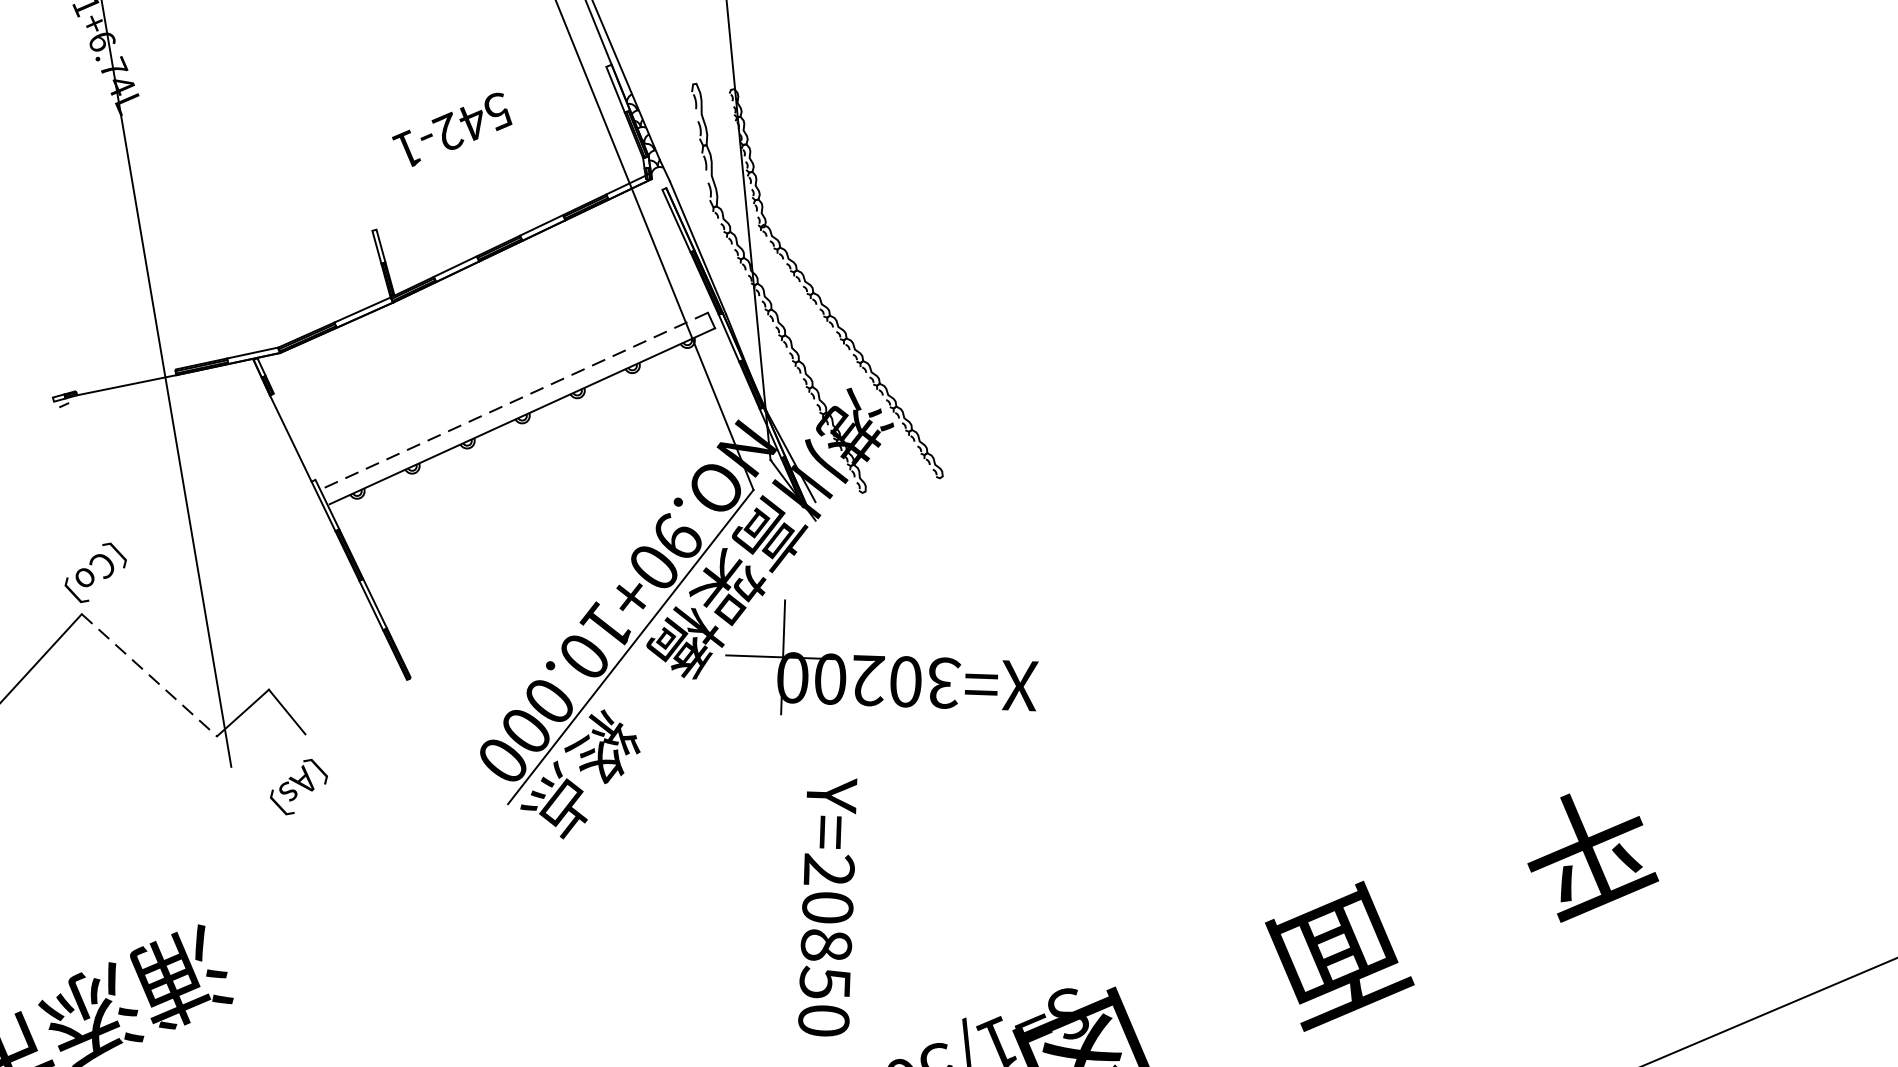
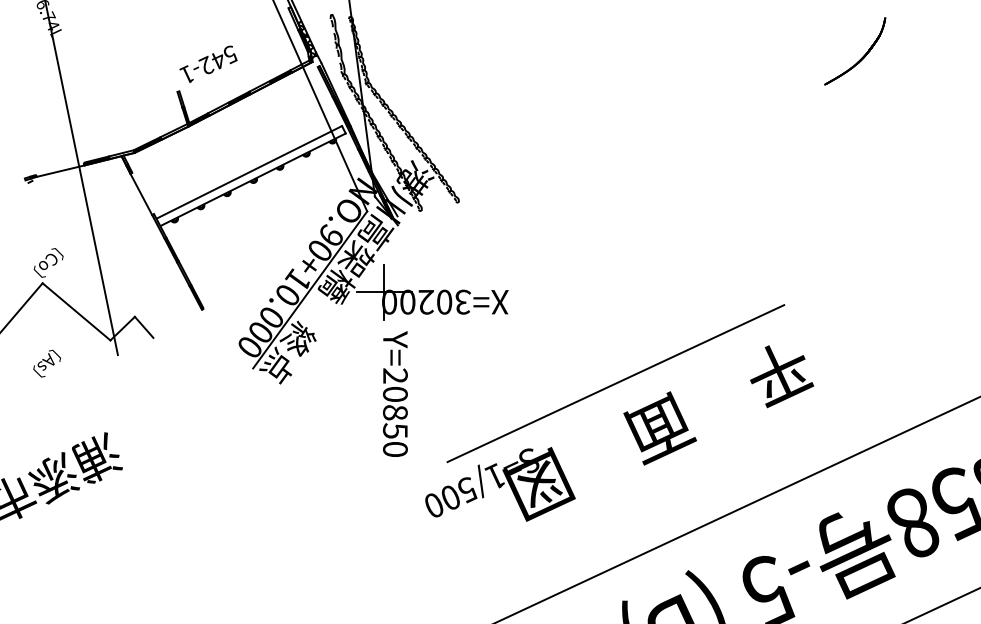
text: (452, 127) -> (208, 63), moved
part: (1779, 209) -> (861, 57), added
line: (514, 401) -> (249, 172), dashed -> solid
line: (149, 676) -> (76, 312), dashed -> solid
text: (297, 786) -> (46, 363), moved
line: (1251, 861) -> (615, 383), added
text: (828, 905) -> (395, 393), moved

